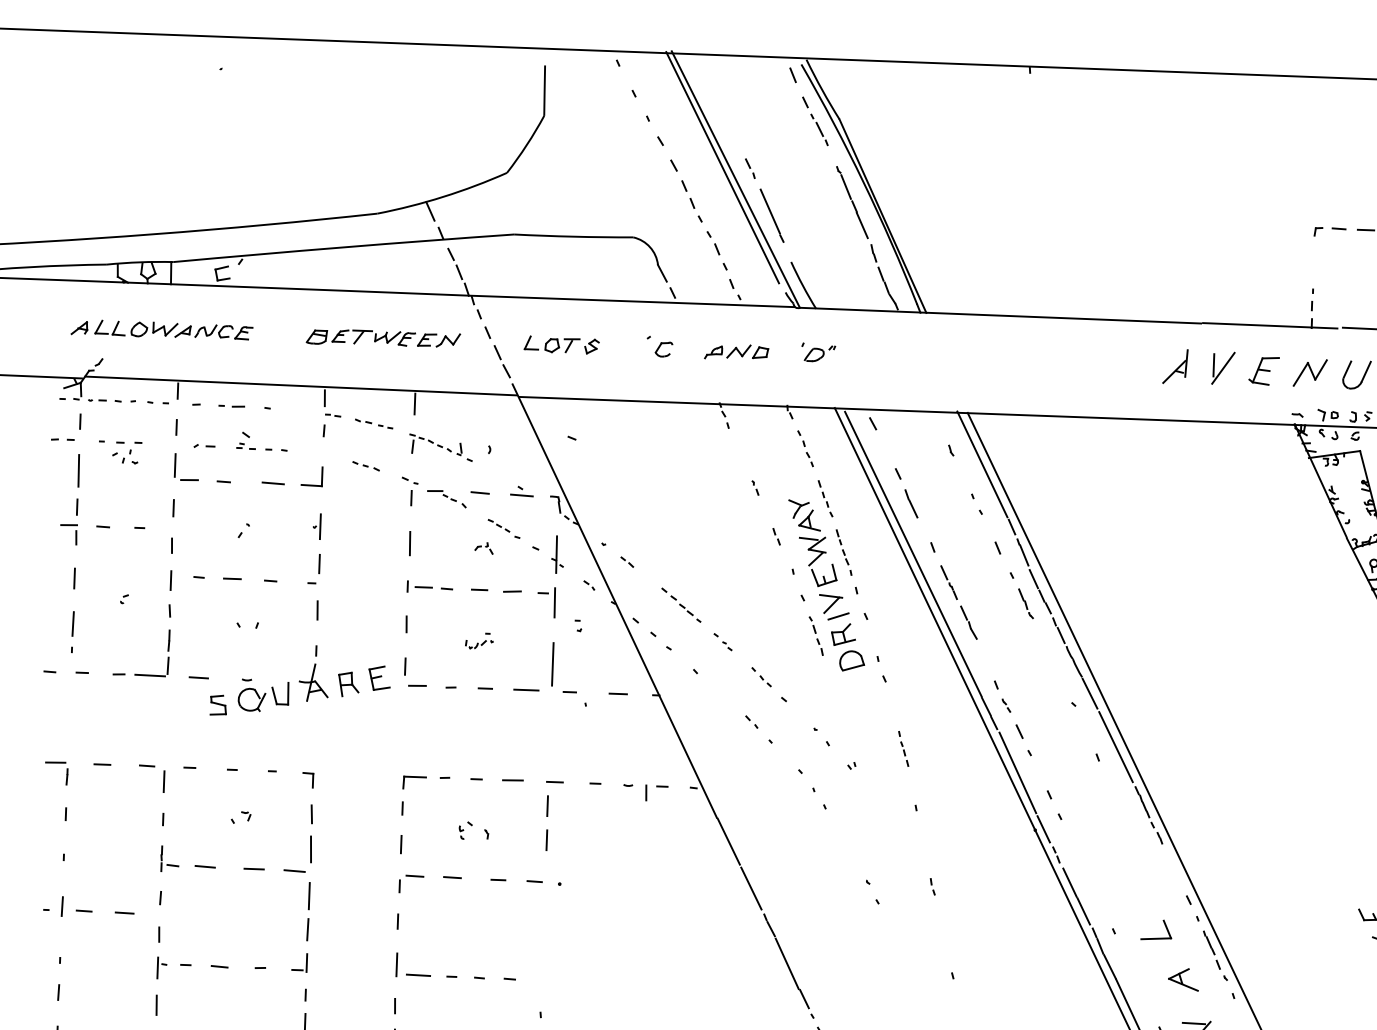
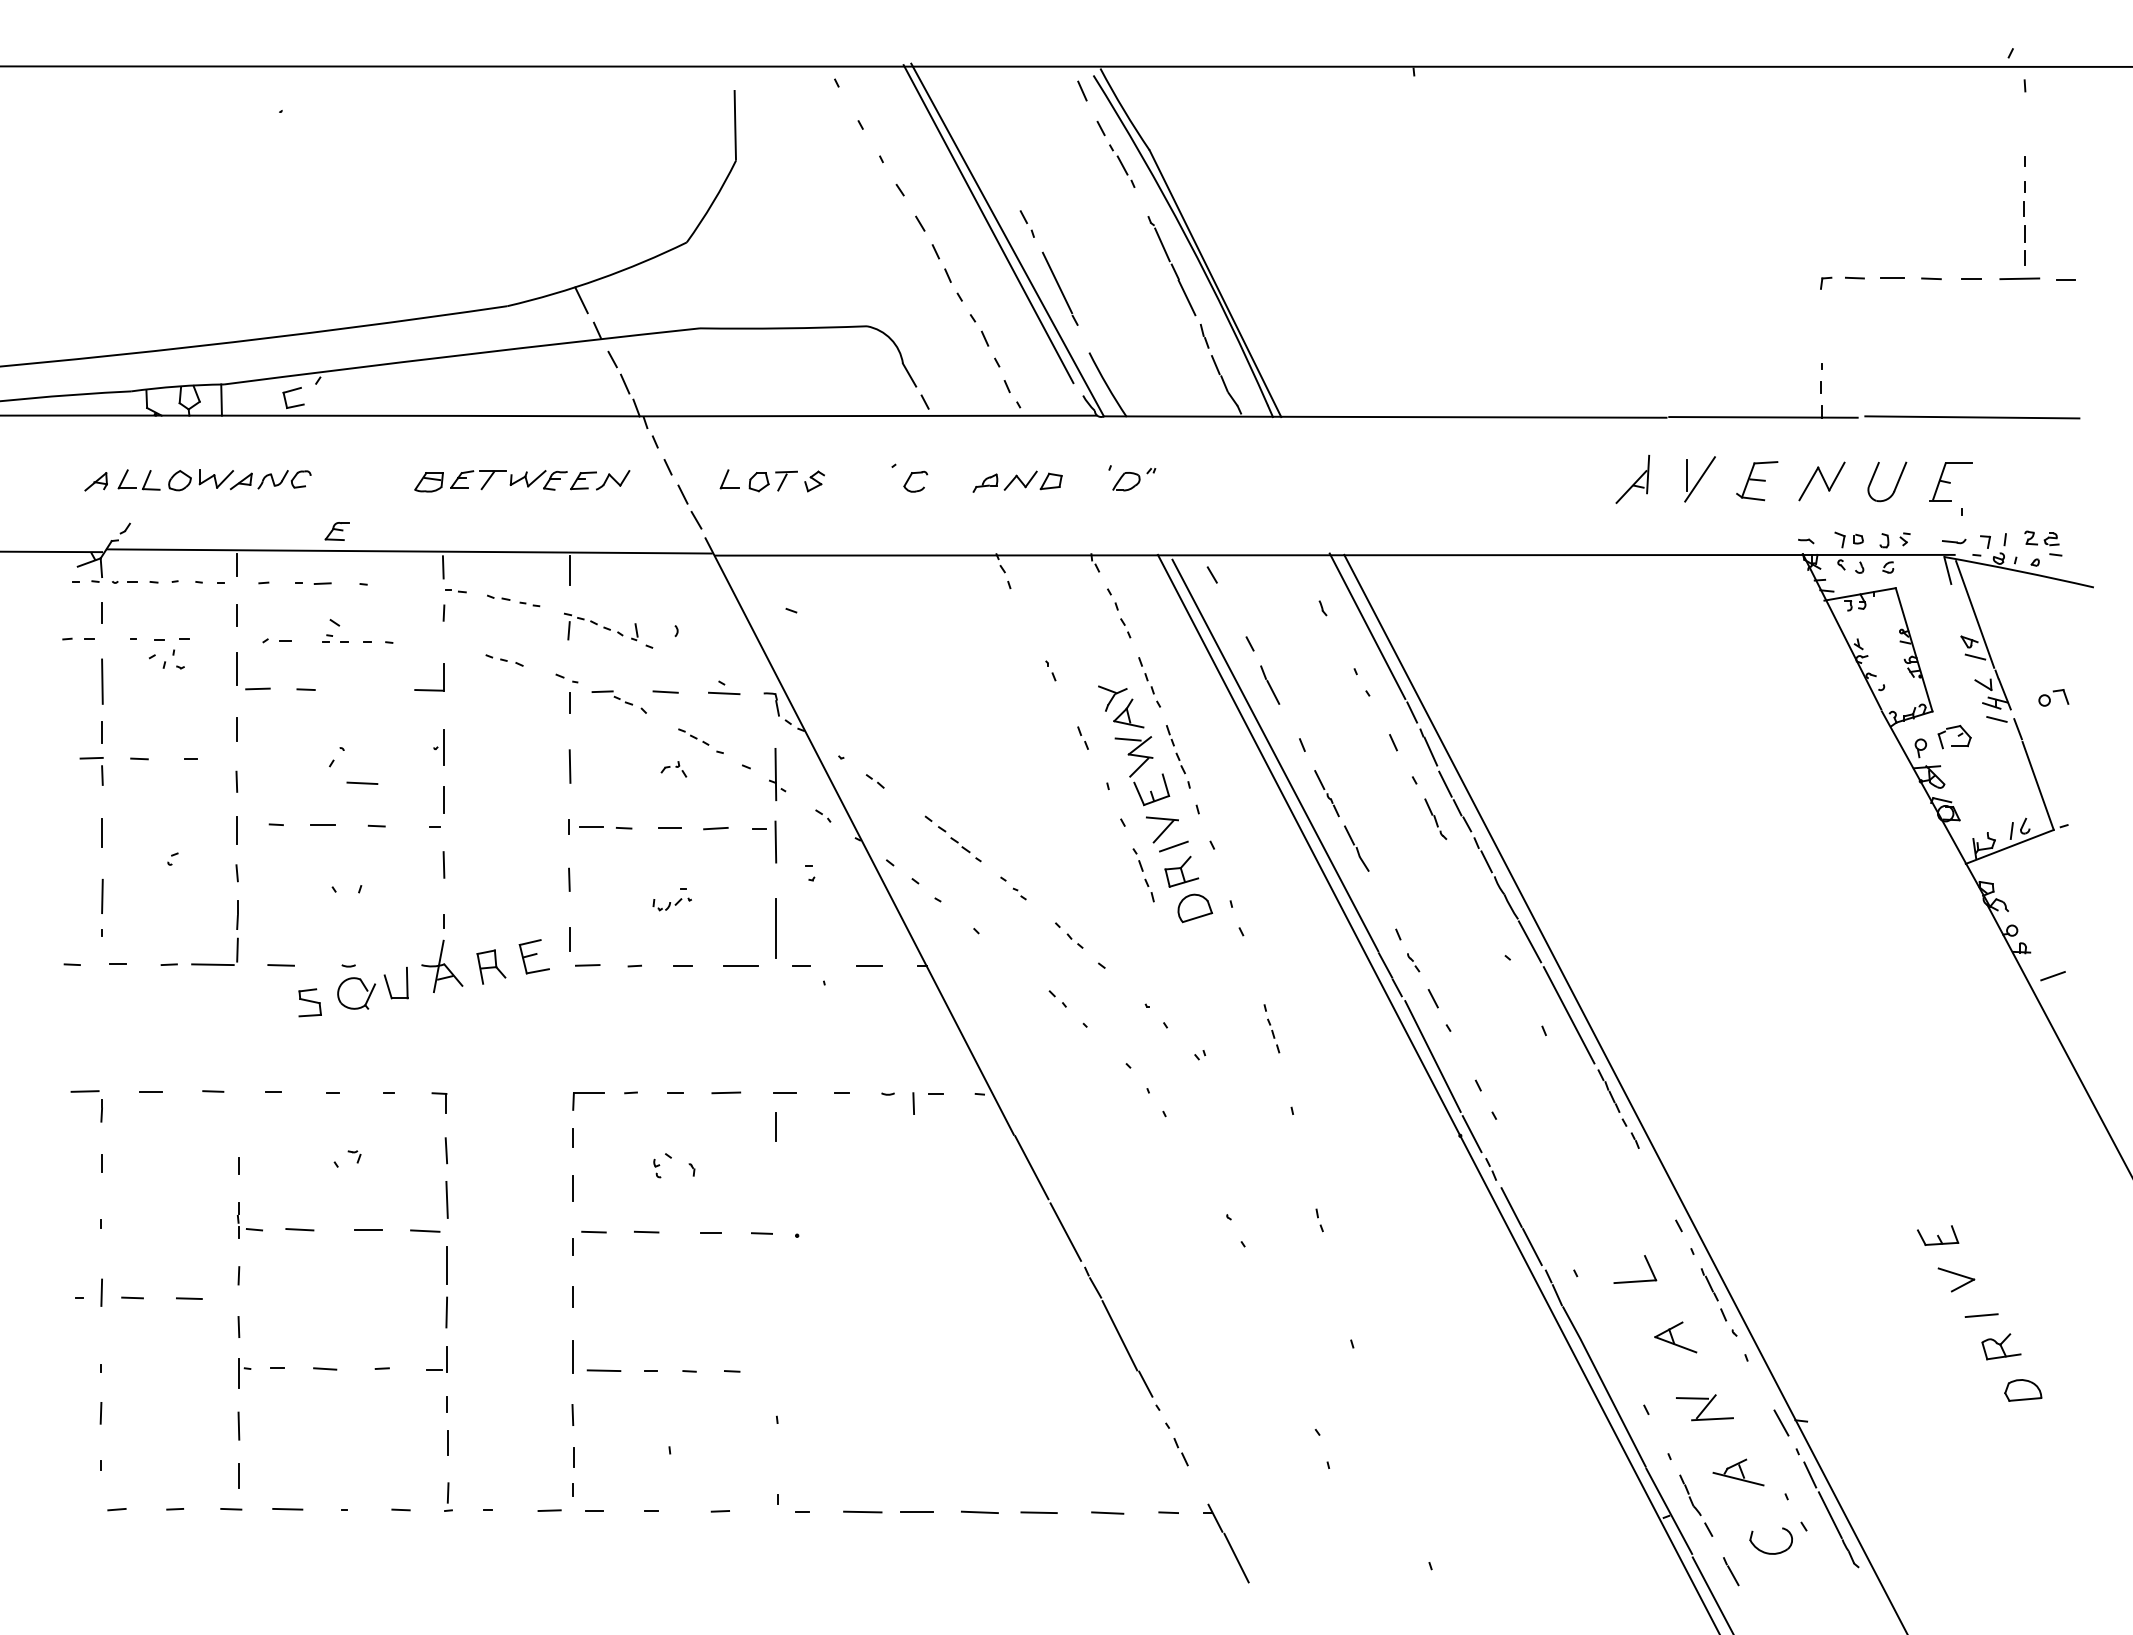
part: (243, 333) -> (336, 531), moved
line: (273, 482) -> (362, 782), moved
line: (163, 781) -> (237, 1112), removed
line: (546, 839) -> (776, 1174), removed

